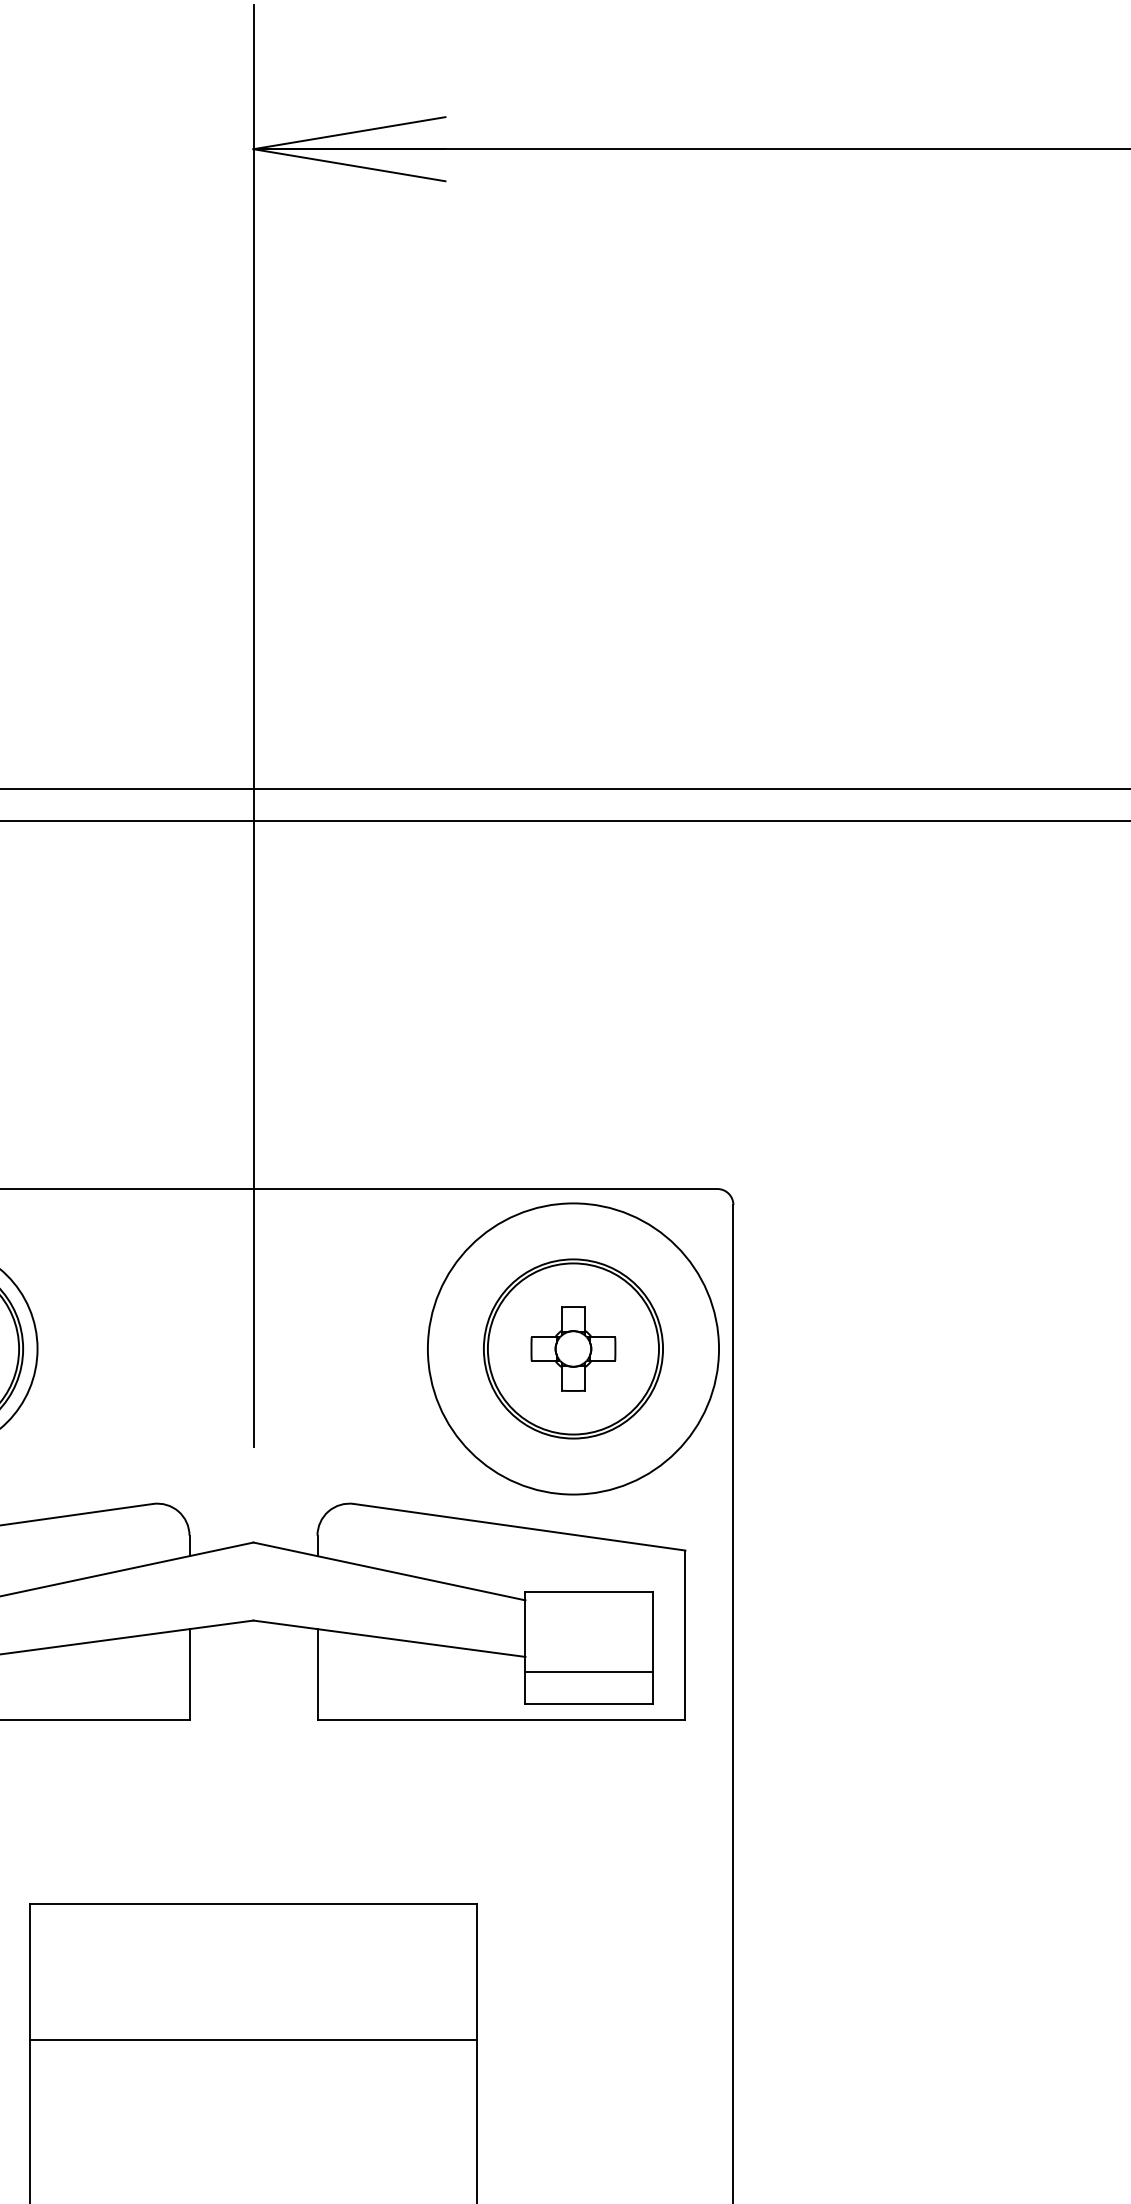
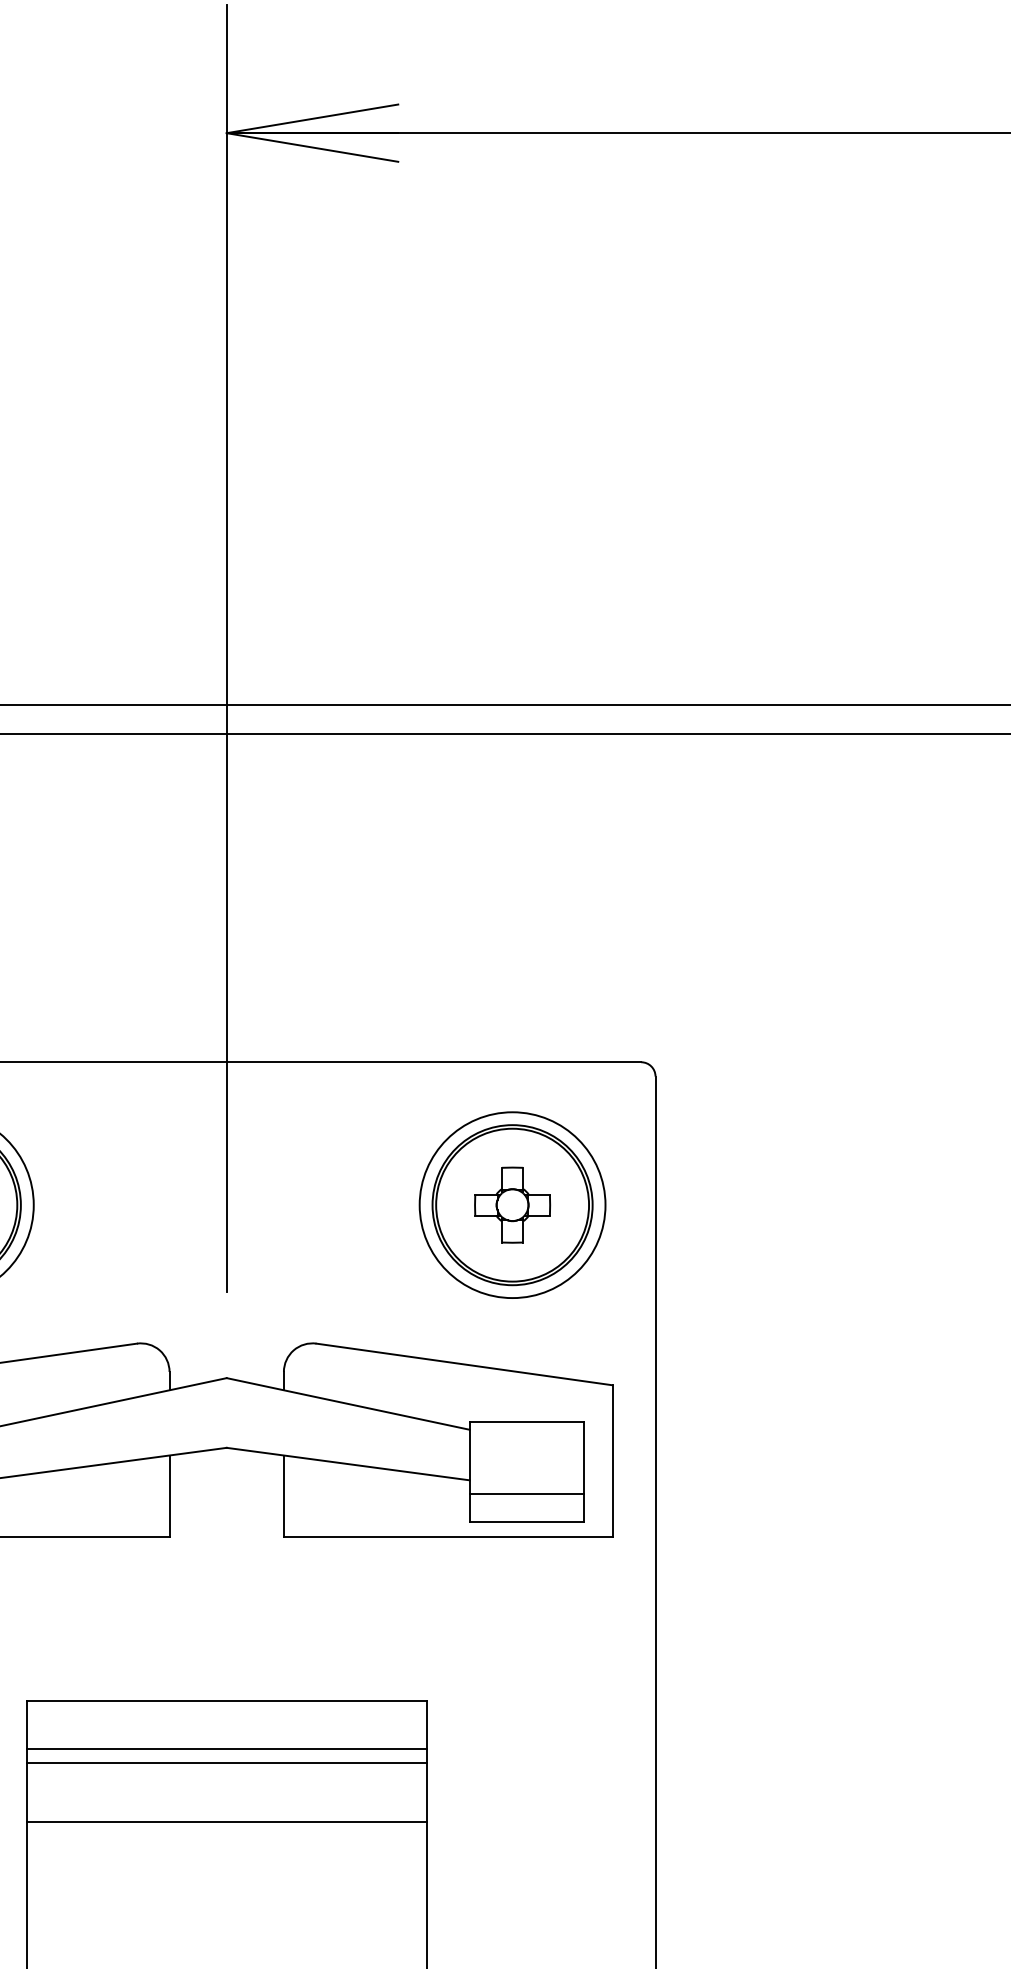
circle: (573, 1348) -> (512, 1204), size x0.71
line: (253, 1957) -> (226, 1748), added
line: (253, 1973) -> (226, 1763), added

